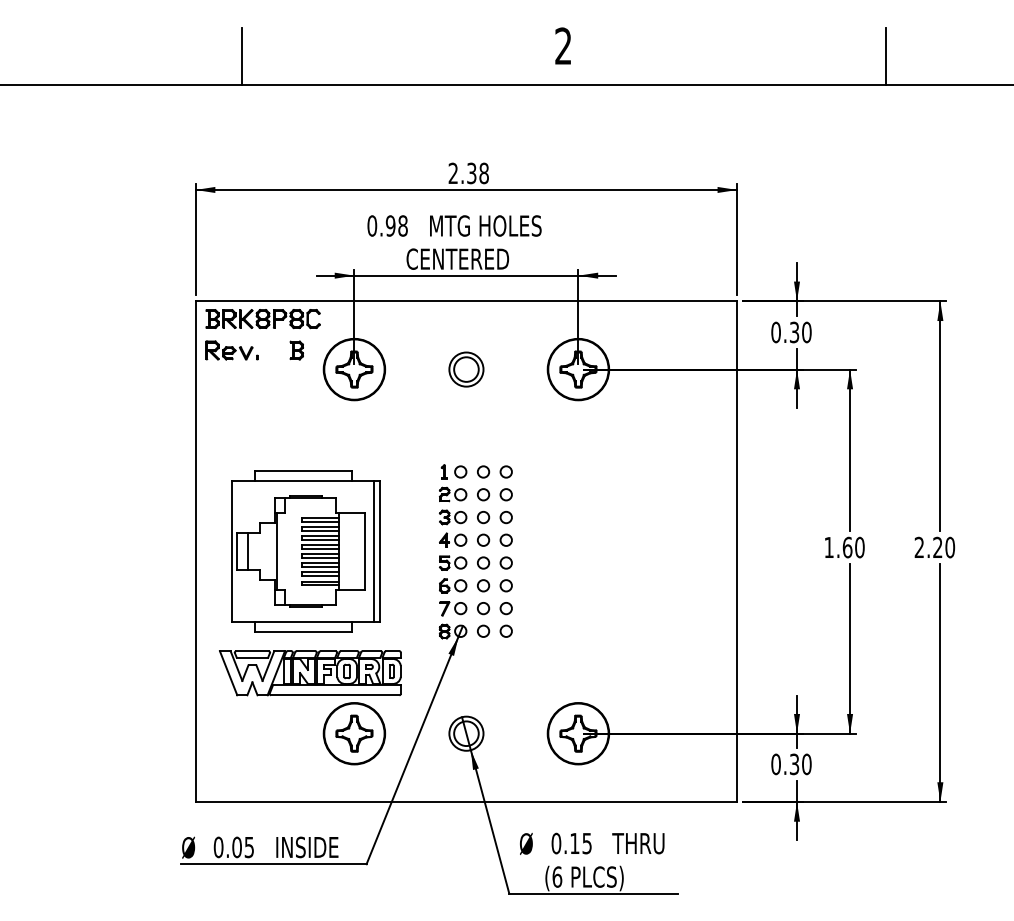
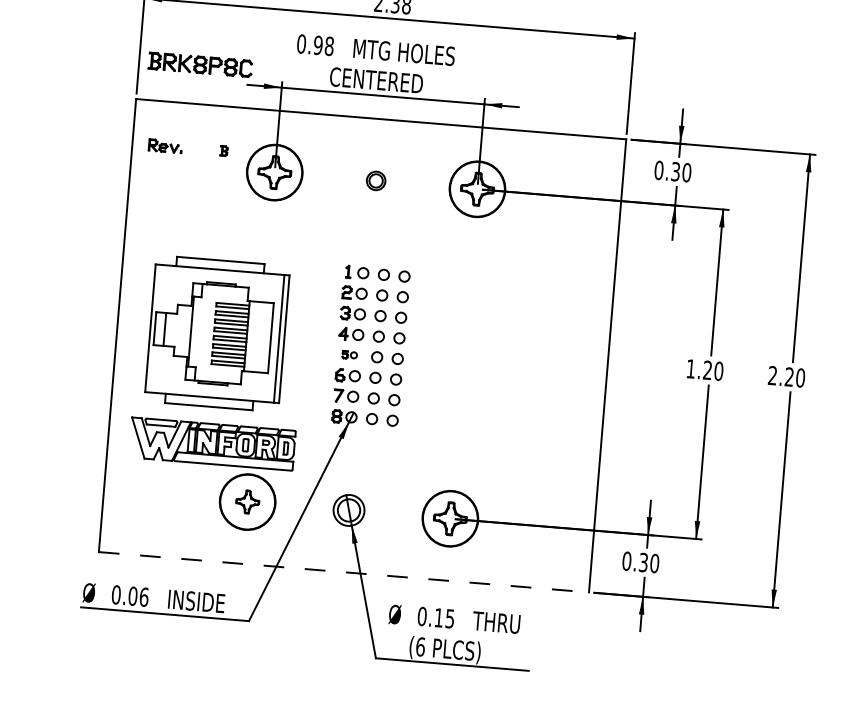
part: (262, 319) -> (199, 65), moved
part: (231, 350) -> (164, 146), size x0.7
part: (296, 350) -> (223, 151), size x0.6
part: (466, 369) -> (376, 180), size x0.6
text: (847, 547) -> (707, 370), 1.60 -> 1.20
part: (453, 562) -> (350, 354), size x0.6
part: (354, 733) -> (247, 501), size x0.7
line: (466, 802) -> (343, 572), solid -> dashed
text: (249, 847) -> (144, 597), 0.05 -> 0.06

